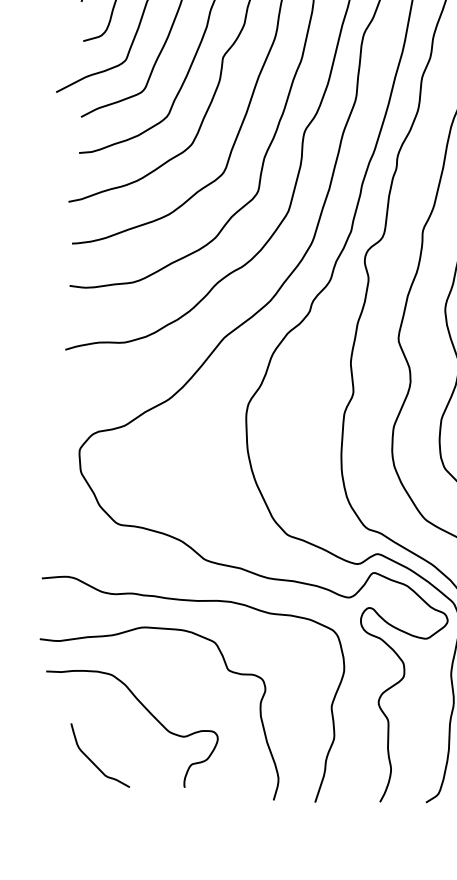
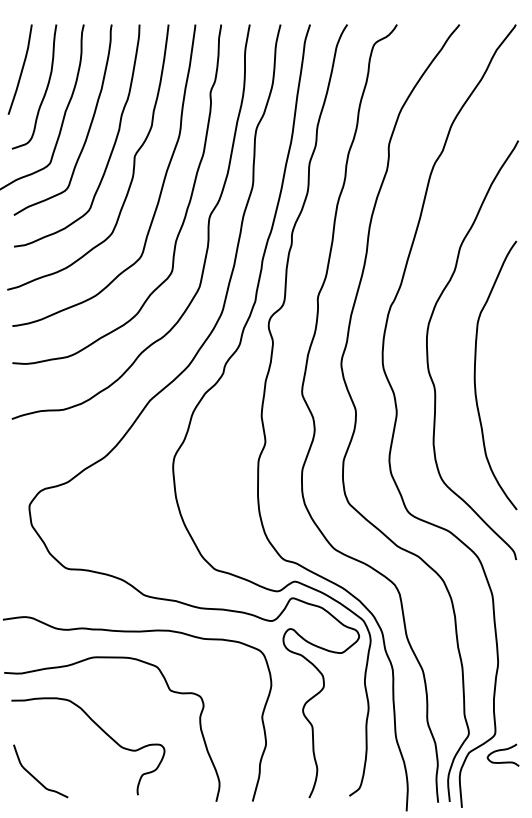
curve: (92, 760) -> (34, 776), moved

